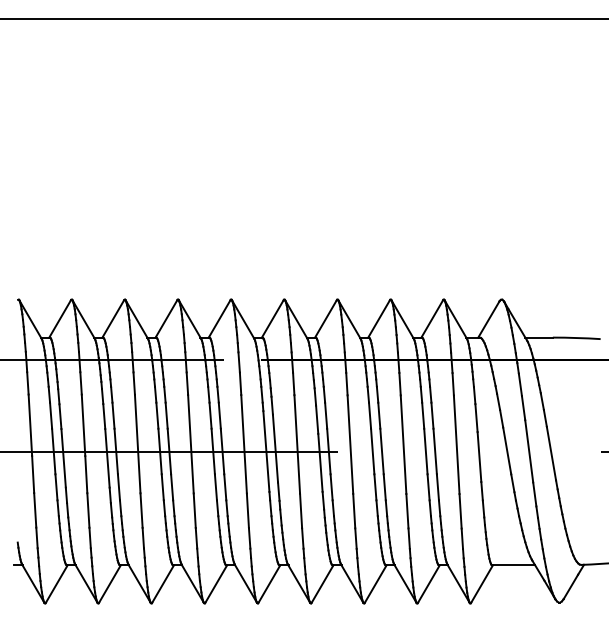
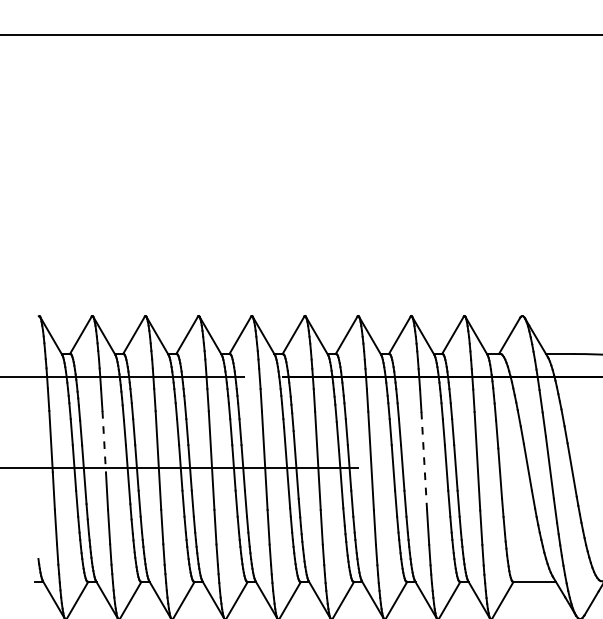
line: (83, 425) -> (104, 441), solid -> dashed
line: (403, 445) -> (424, 461), solid -> dashed

